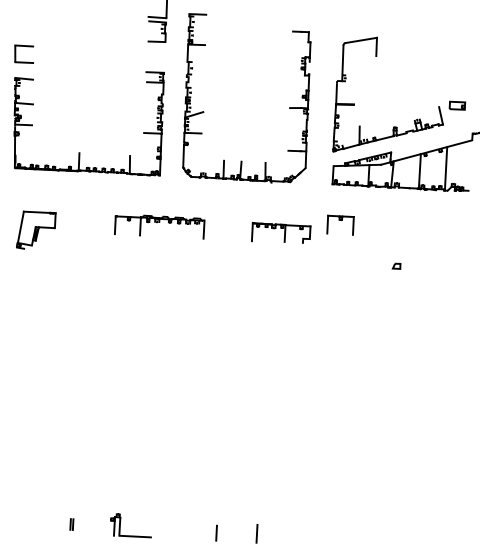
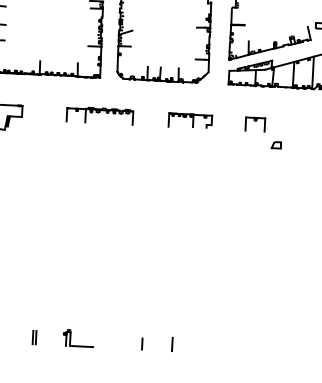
part: (340, 224) -> (255, 123), moved
part: (396, 266) -> (276, 145), size x1.67
part: (71, 524) -> (34, 337), size x1.67

